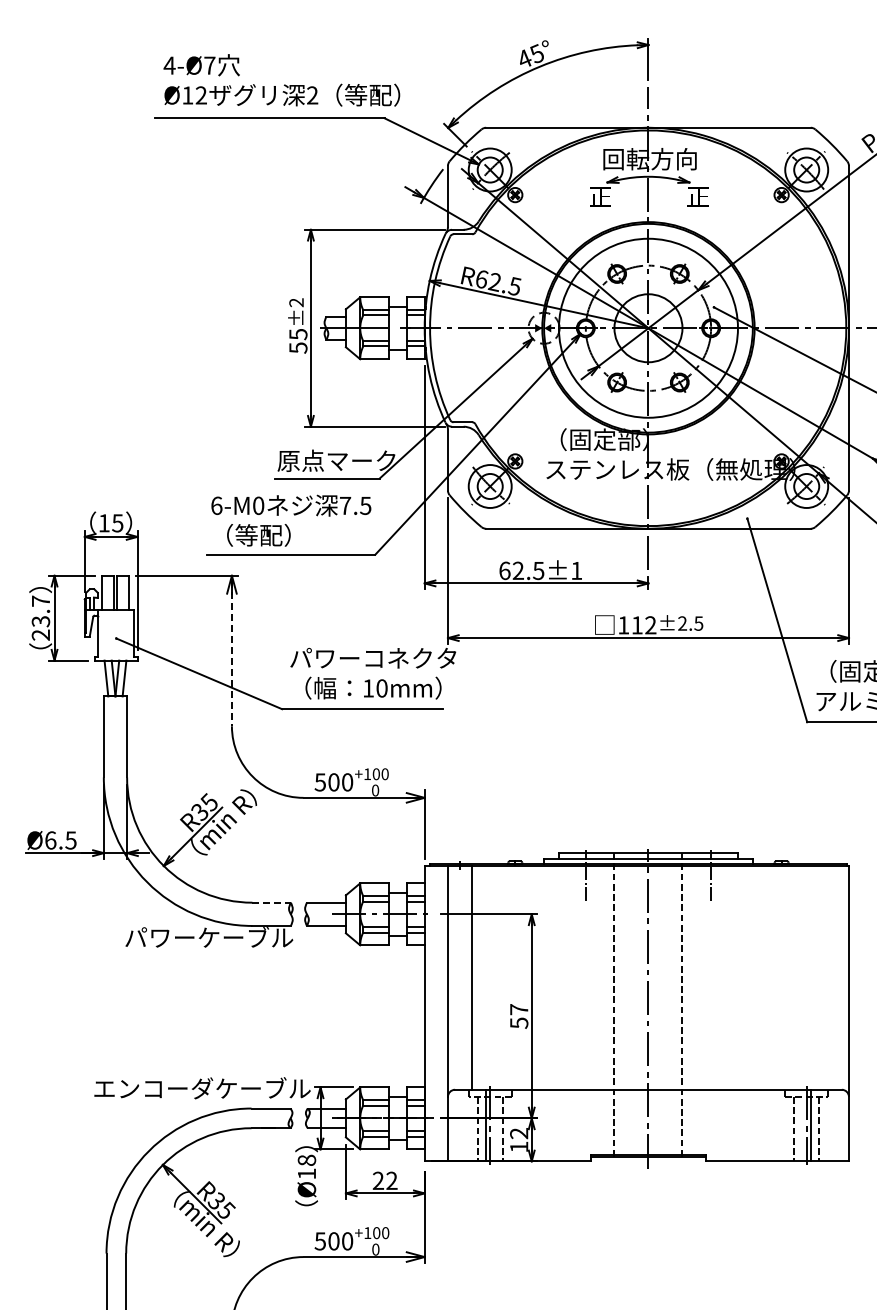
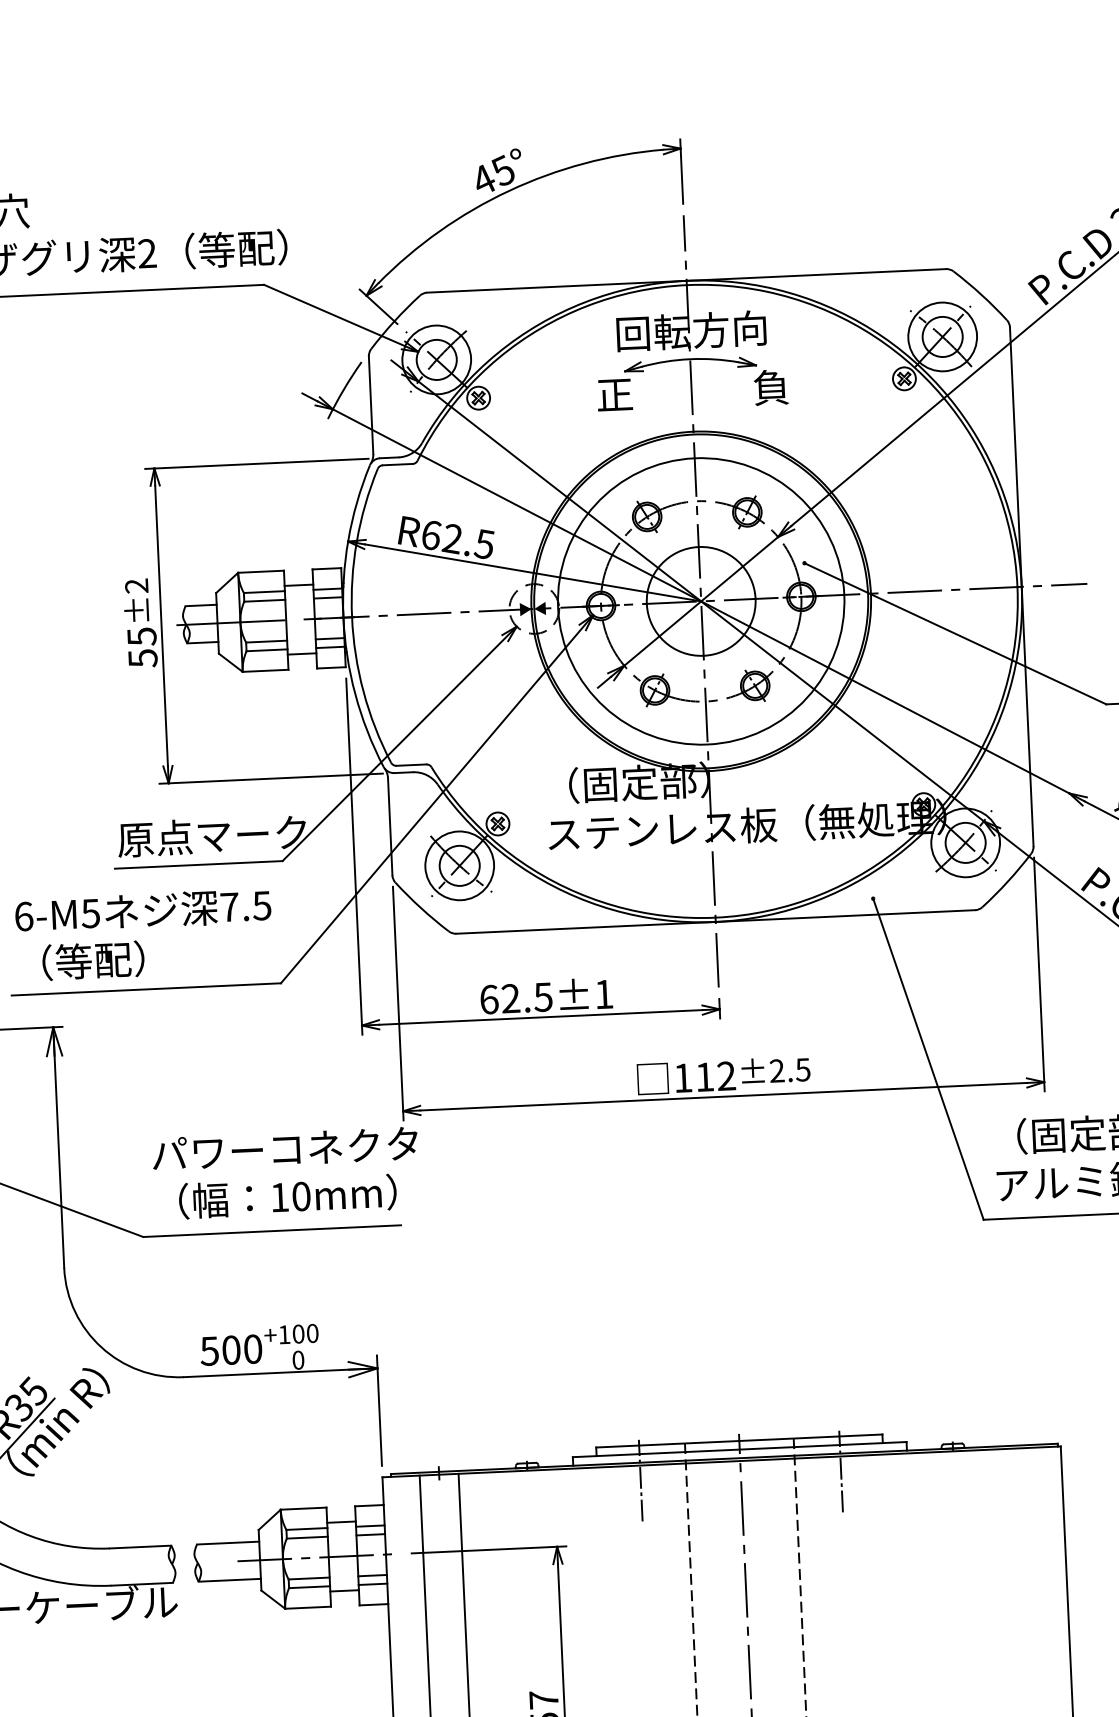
text: (697, 196) -> (770, 387), 正 -> 負
text: (258, 505) -> (90, 913), 6-M0 -> 6-M5
line: (231, 653) -> (58, 1151), dashed -> solid
line: (272, 902) -> (141, 1546), dashed -> solid

